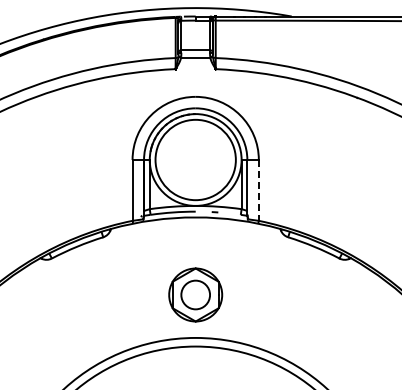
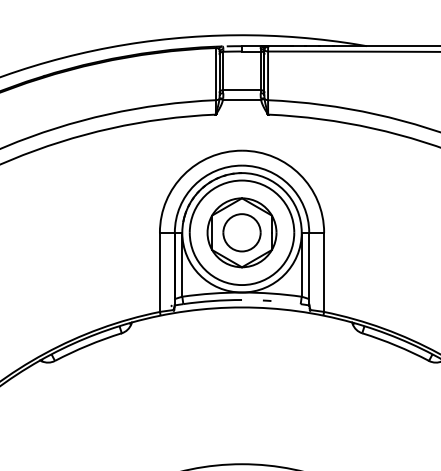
line: (258, 190) -> (323, 272), dashed -> solid
part: (195, 294) -> (241, 232), moved

